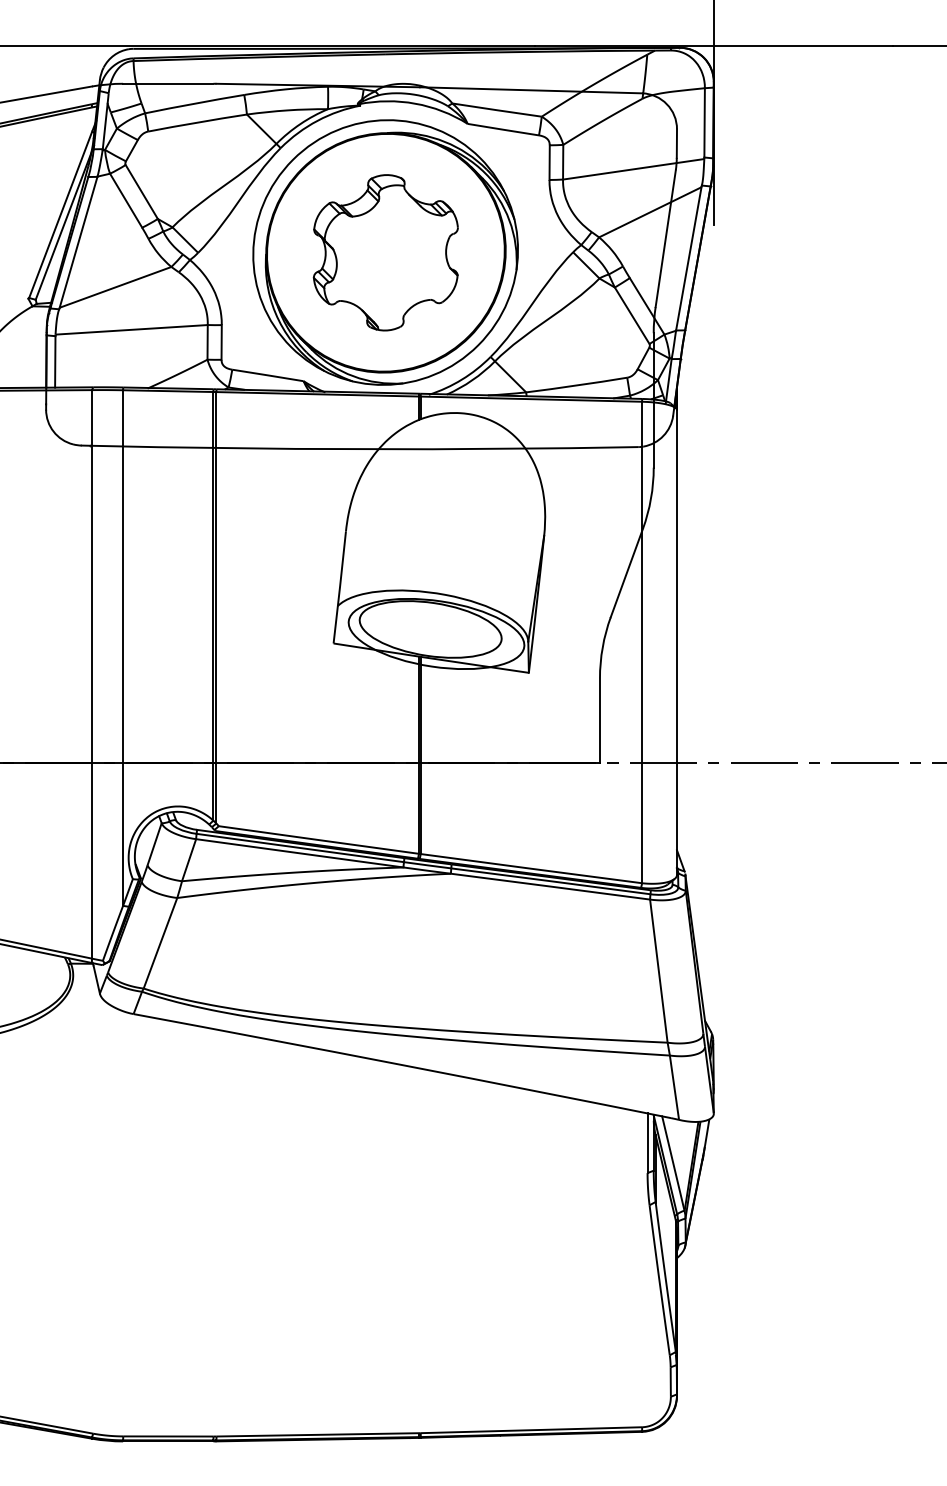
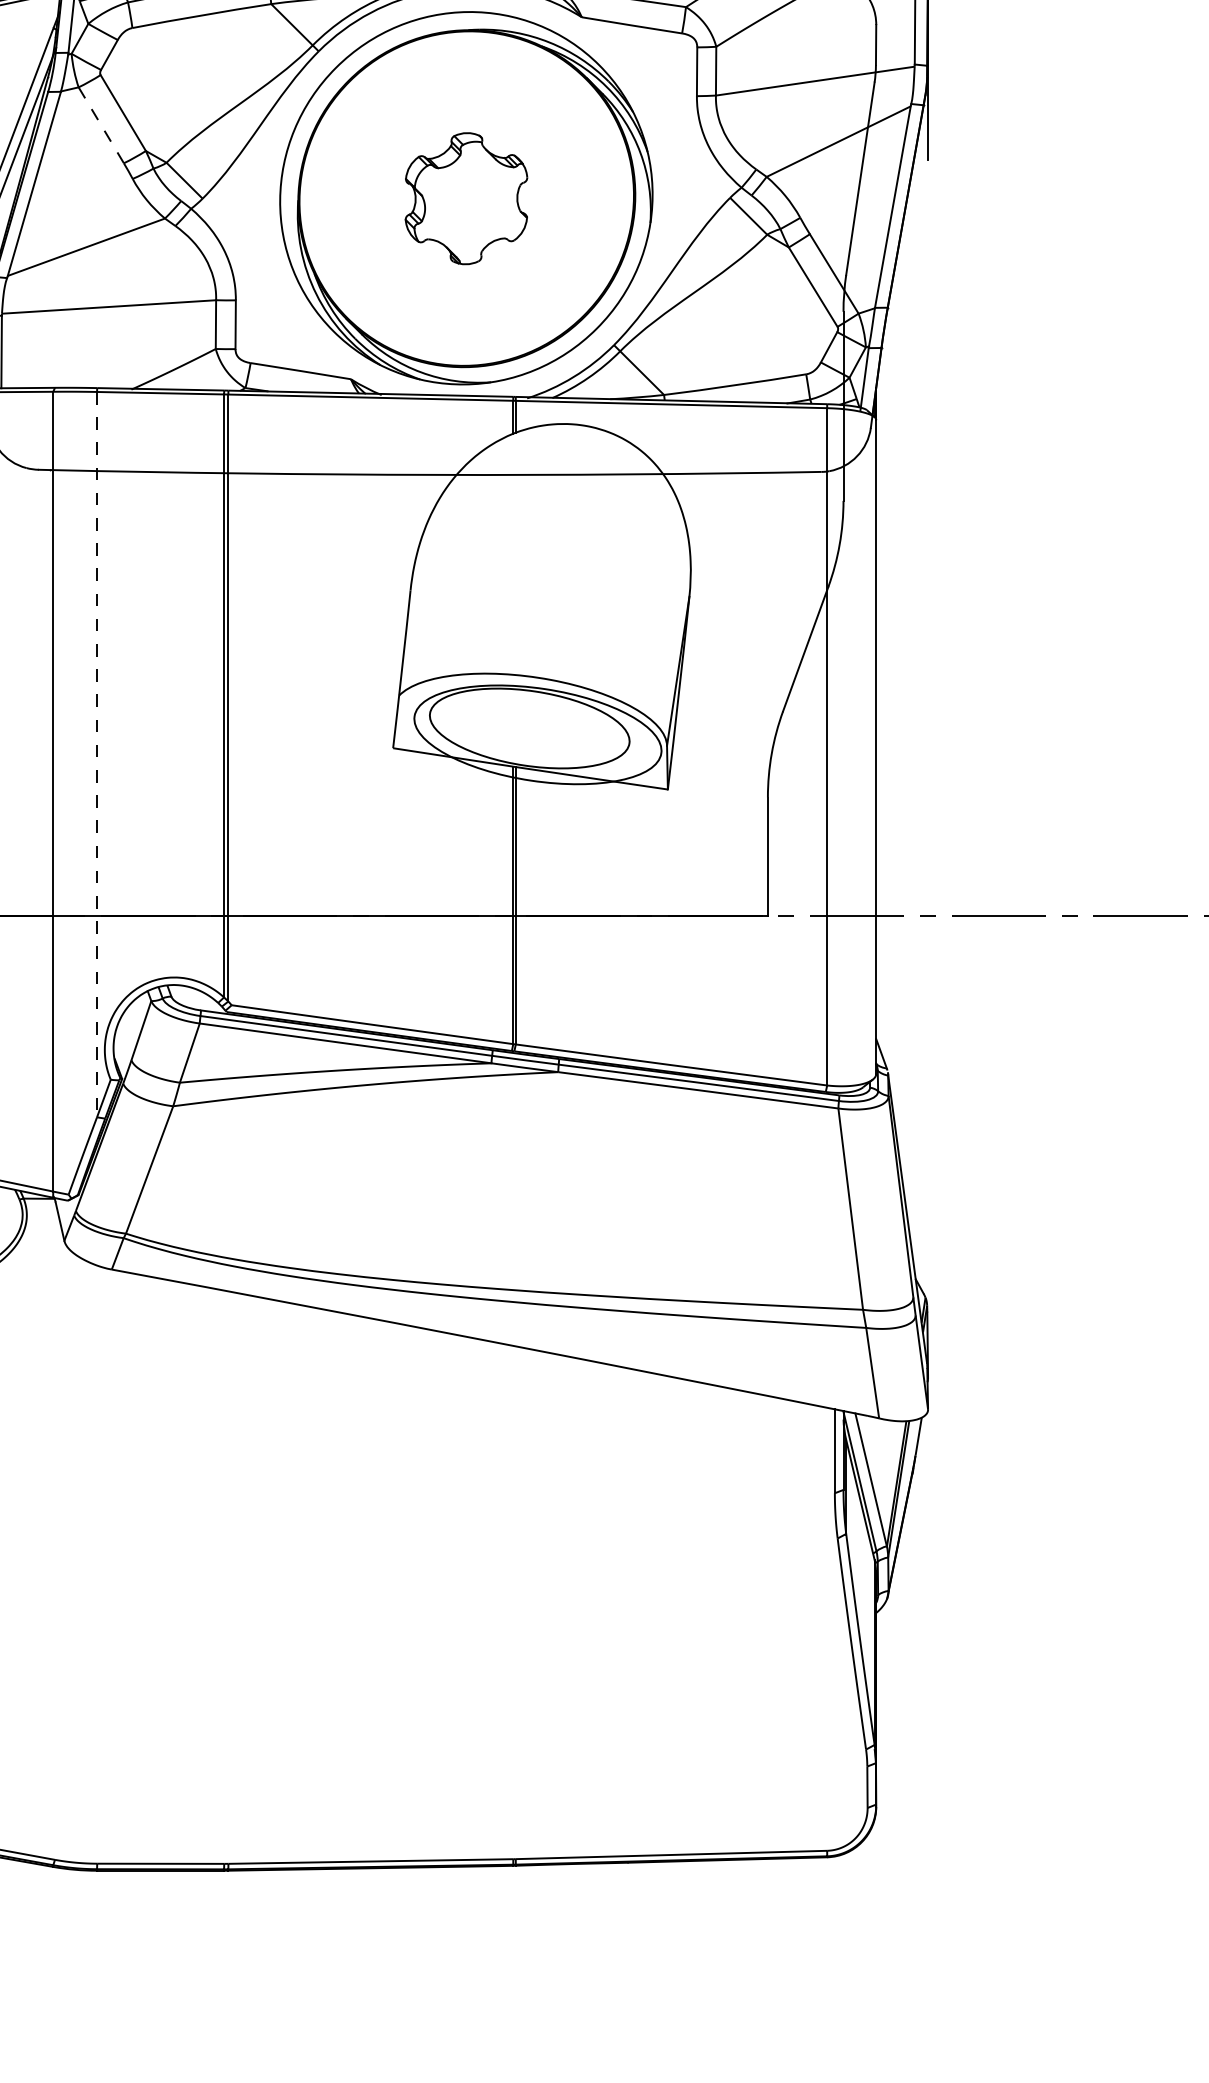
line: (125, 200) -> (100, 125), solid -> dashed
part: (385, 252) -> (466, 198), size x0.6
line: (123, 648) -> (97, 755), solid -> dashed

